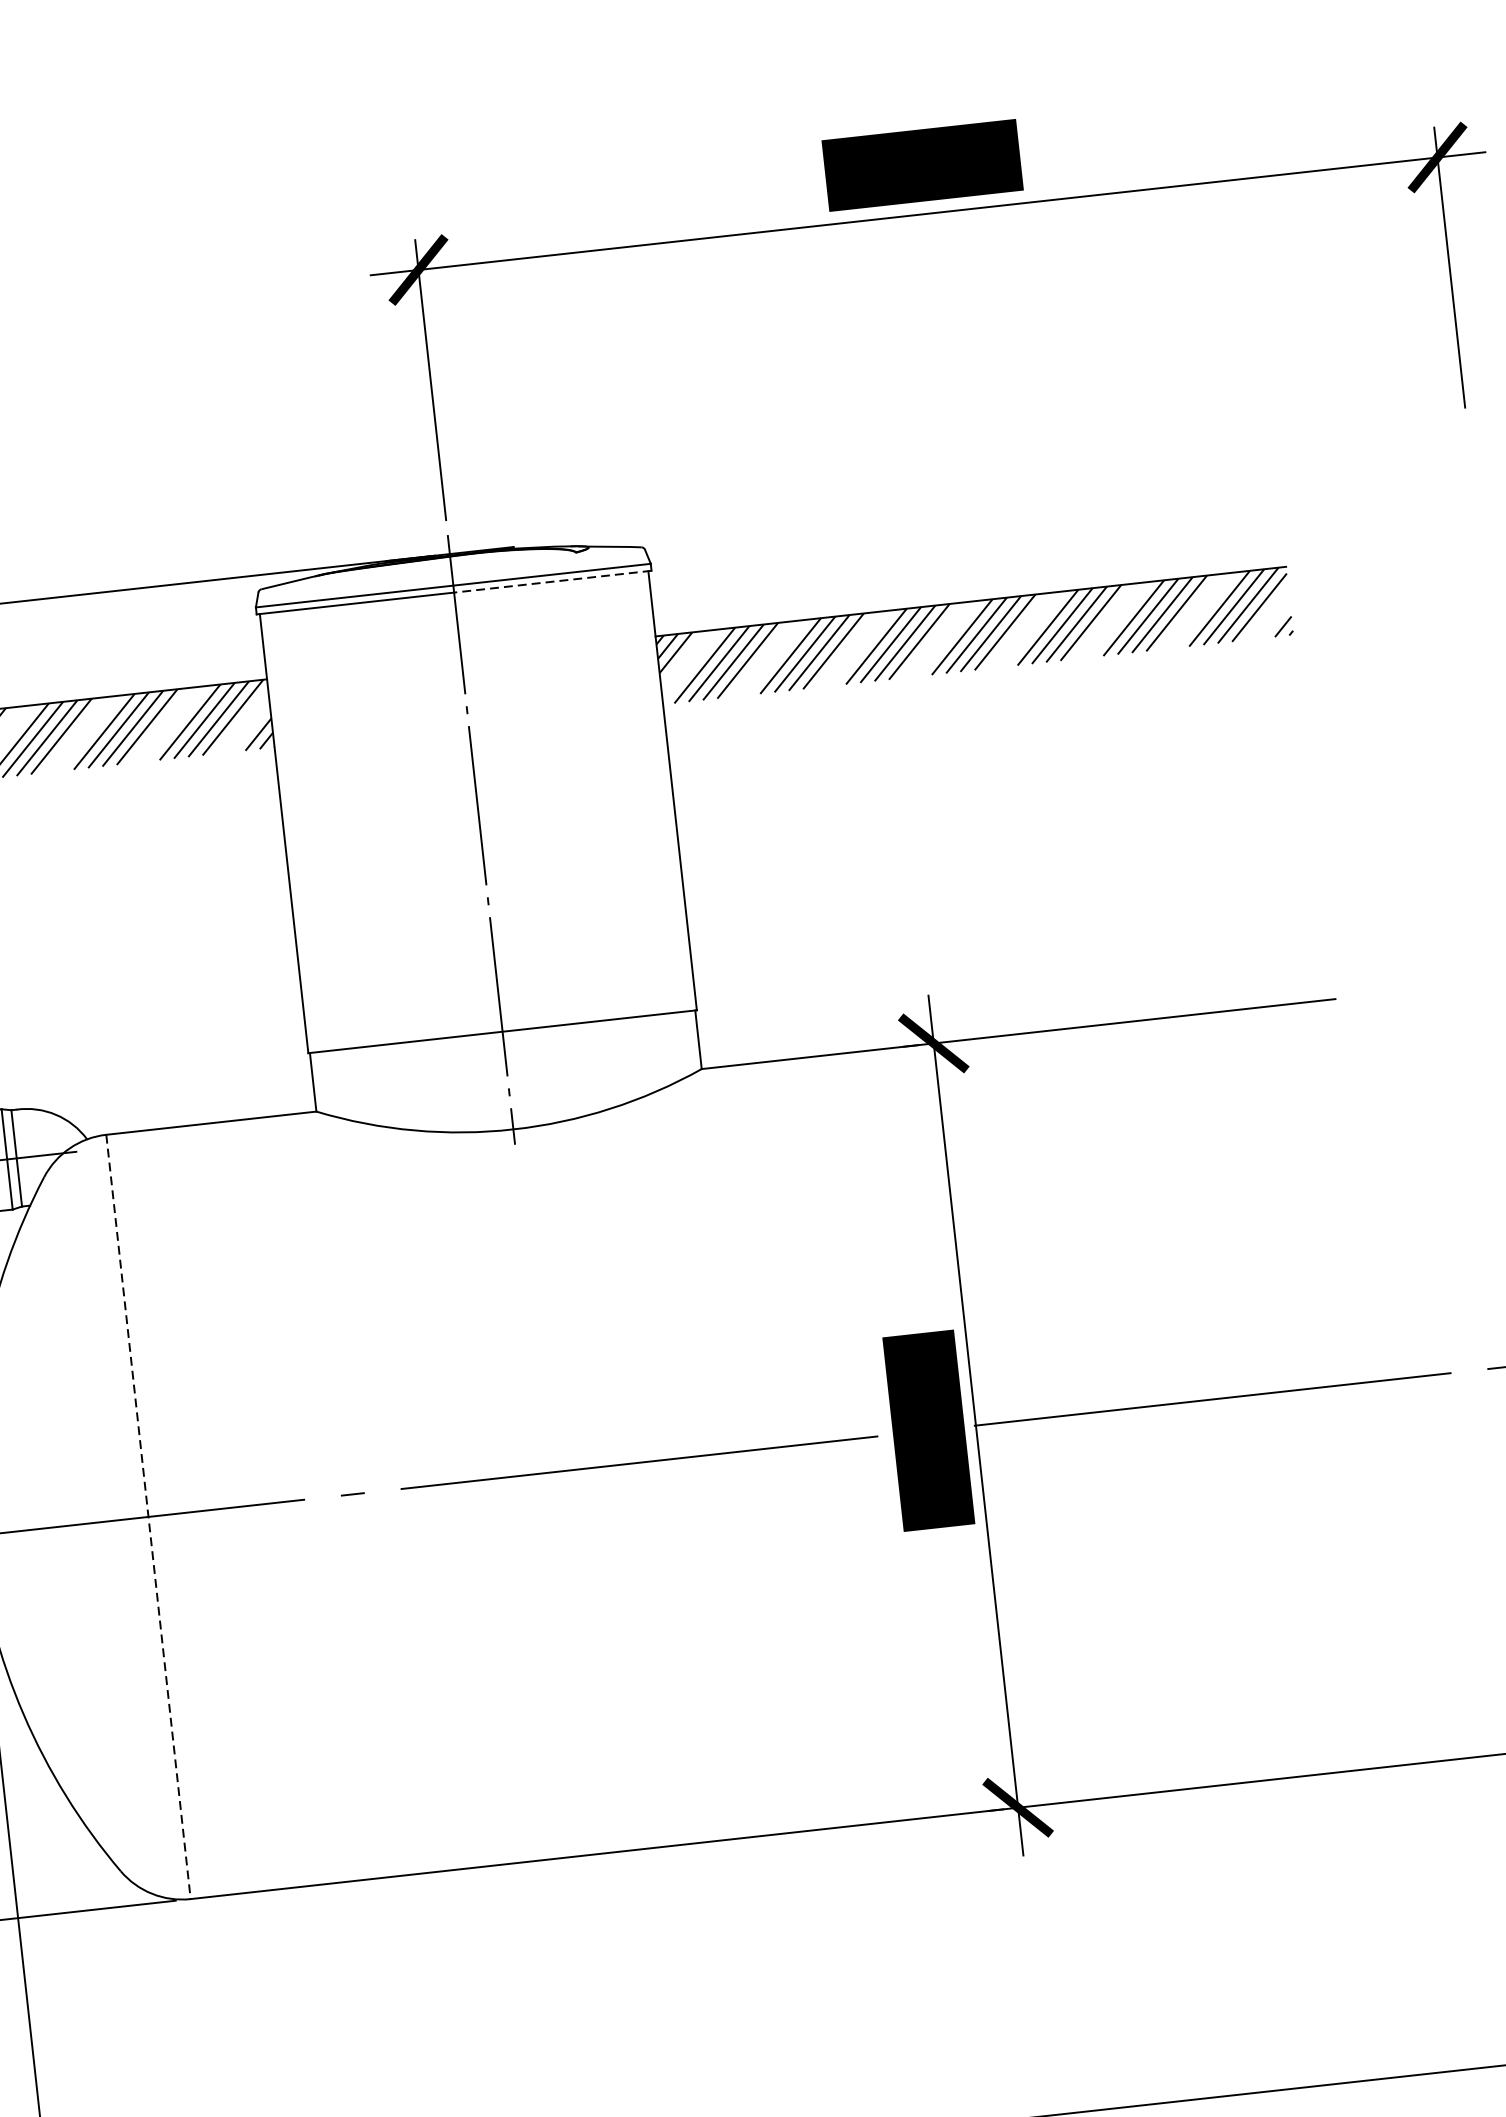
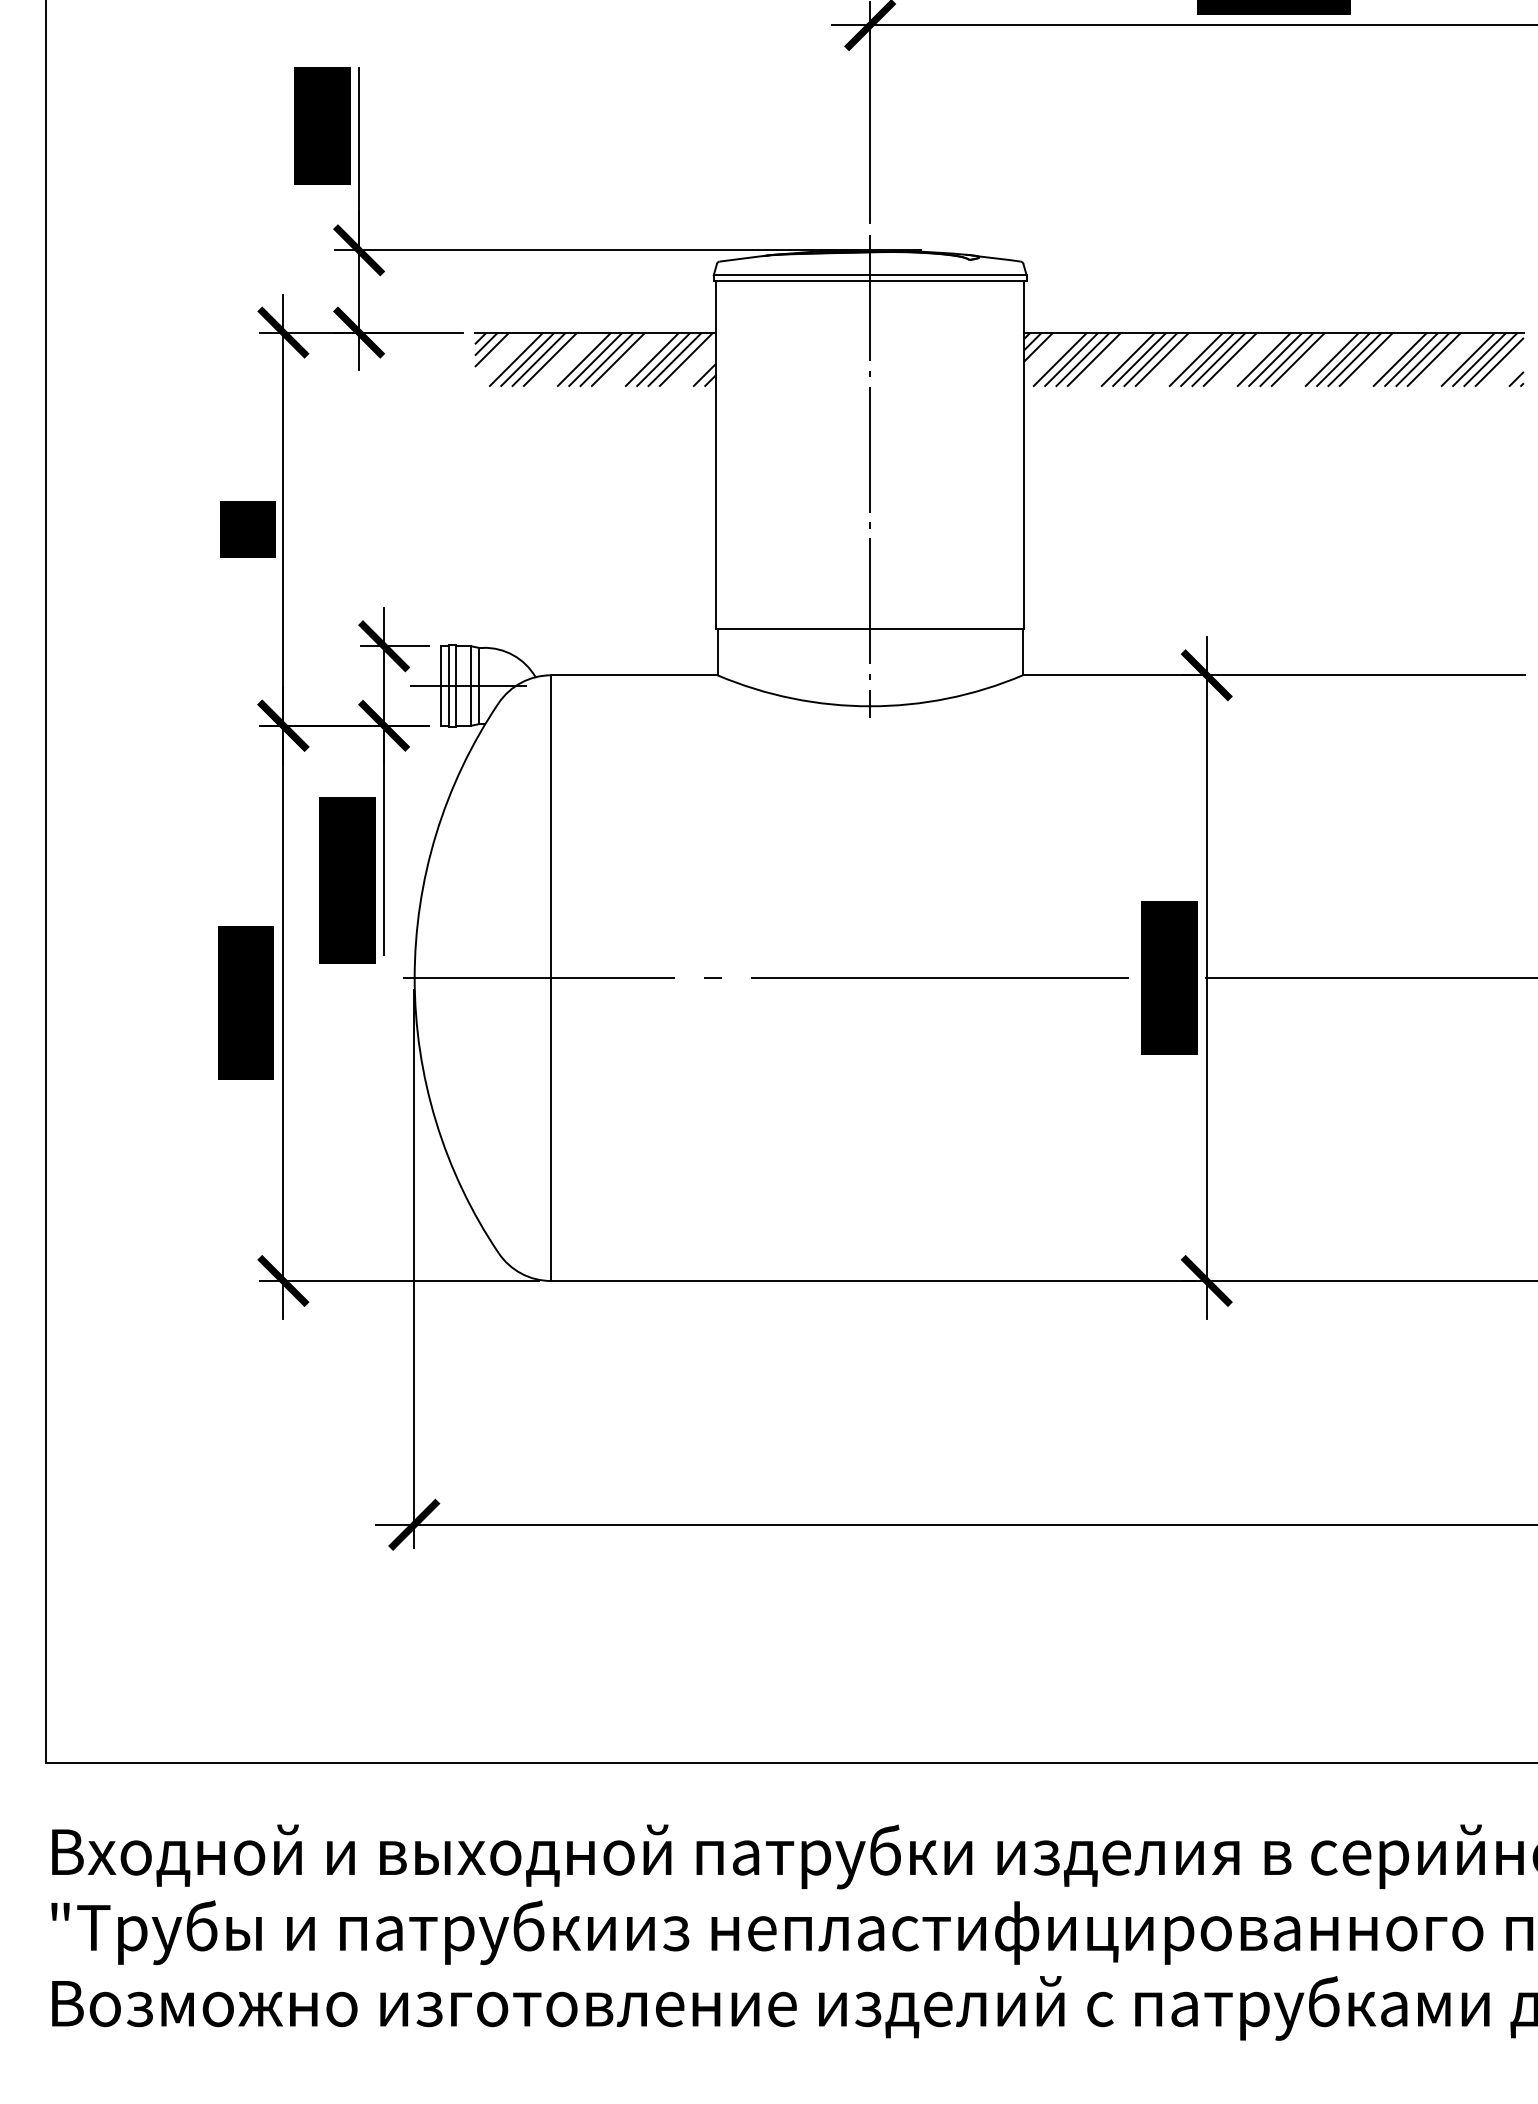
line: (551, 581) -> (947, 280), dashed -> solid
line: (149, 1517) -> (551, 978), dashed -> solid

